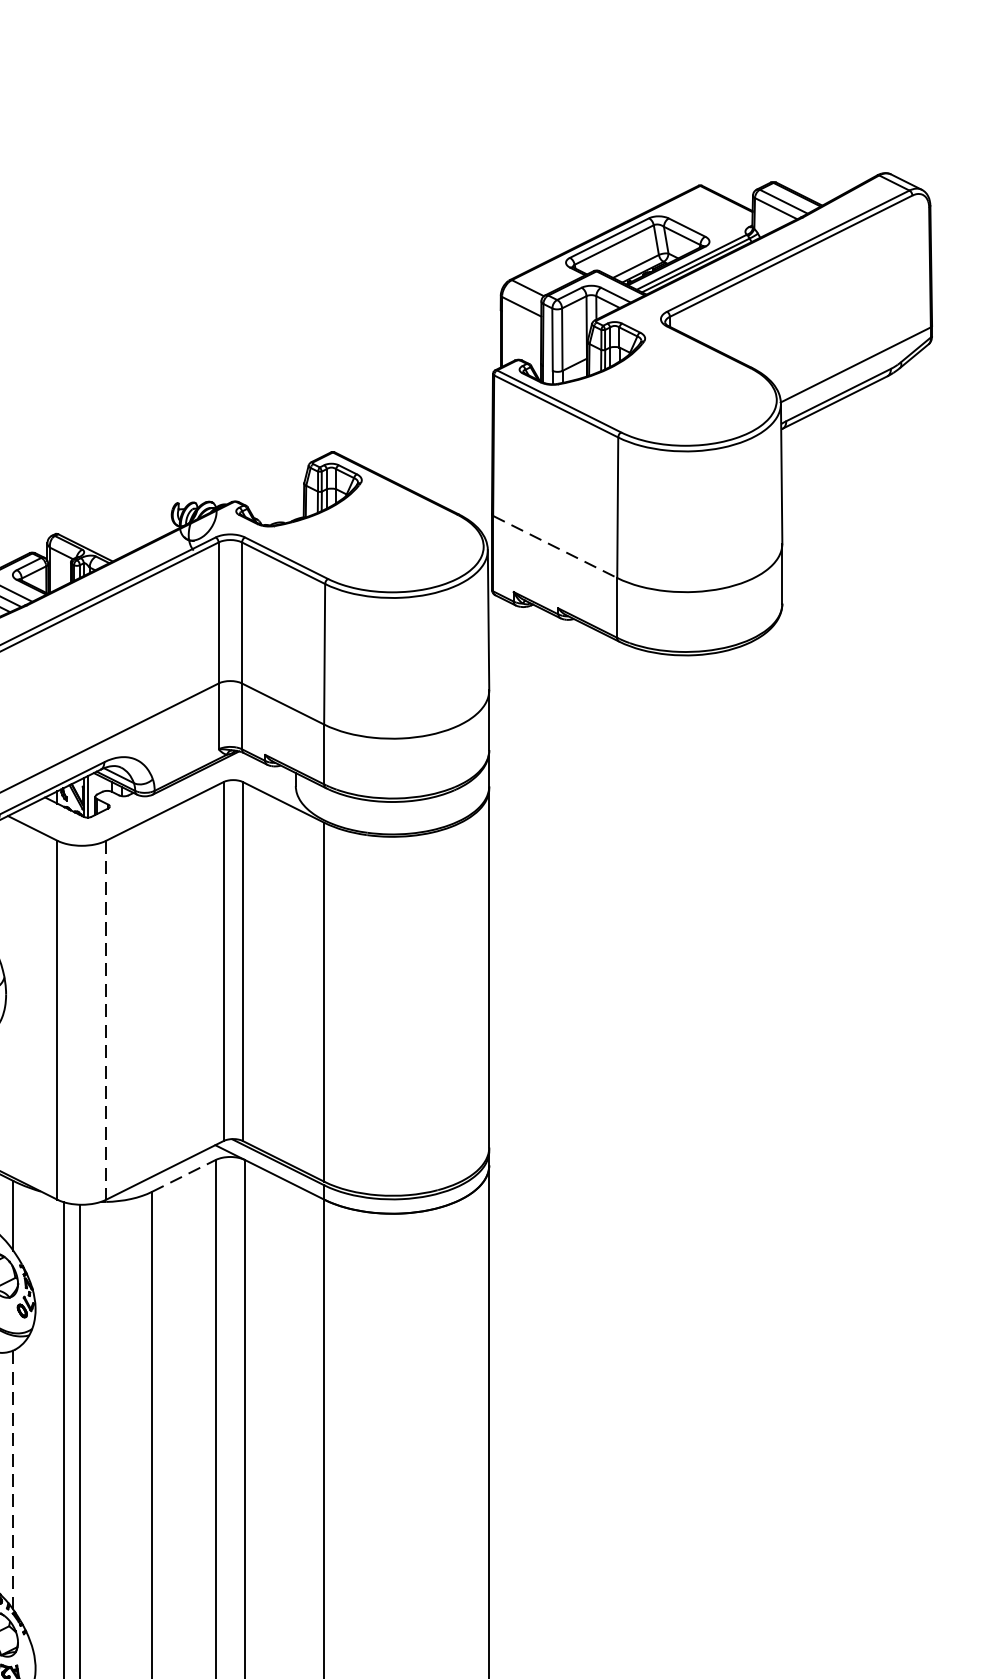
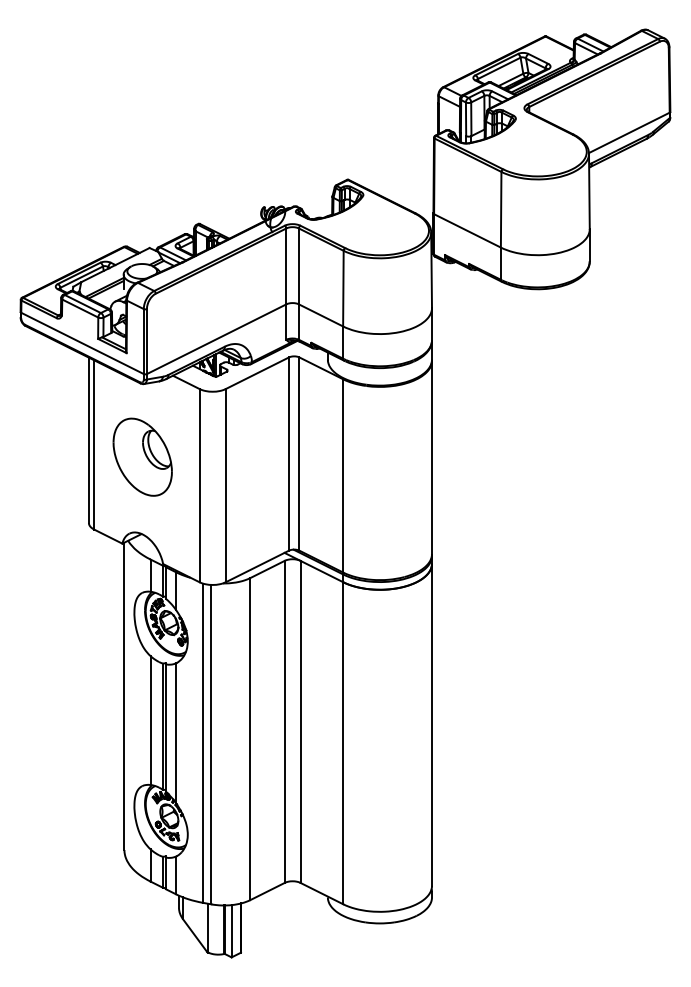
line: (555, 548) -> (467, 231), dashed -> solid
line: (105, 1019) -> (225, 485), dashed -> solid
line: (185, 1176) -> (268, 569), dashed -> solid
line: (12, 1480) -> (175, 733), dashed -> solid

